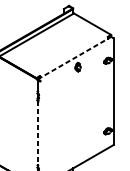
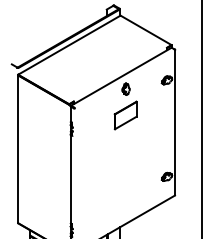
line: (74, 57) -> (121, 76), dashed -> solid
part: (77, 86) -> (125, 115), added
line: (37, 133) -> (70, 179), dashed -> solid

